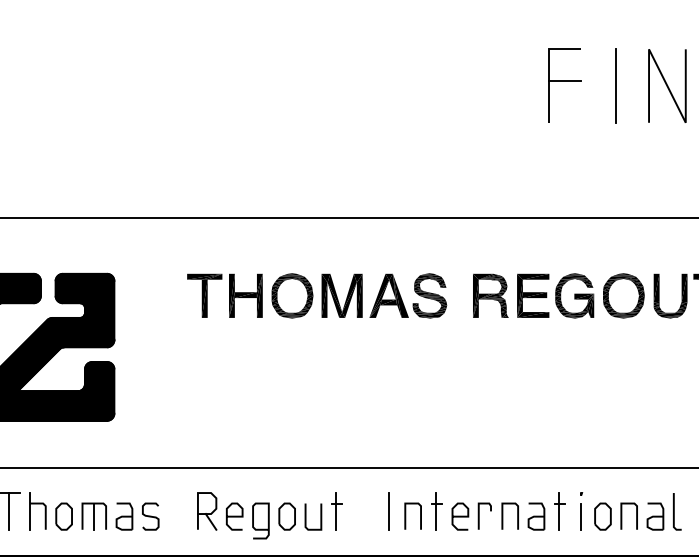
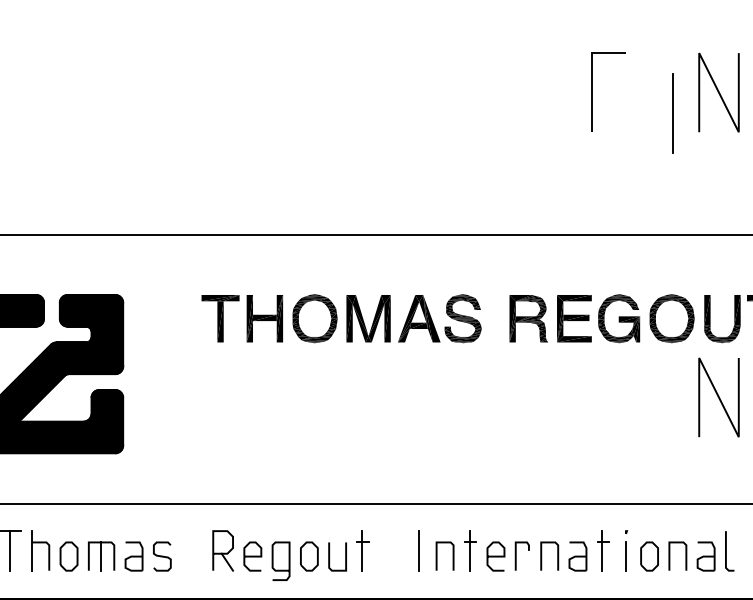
line: (564, 80) -> (608, 86), removed
line: (615, 85) -> (672, 112), moved
line: (667, 368) -> (719, 396), added

